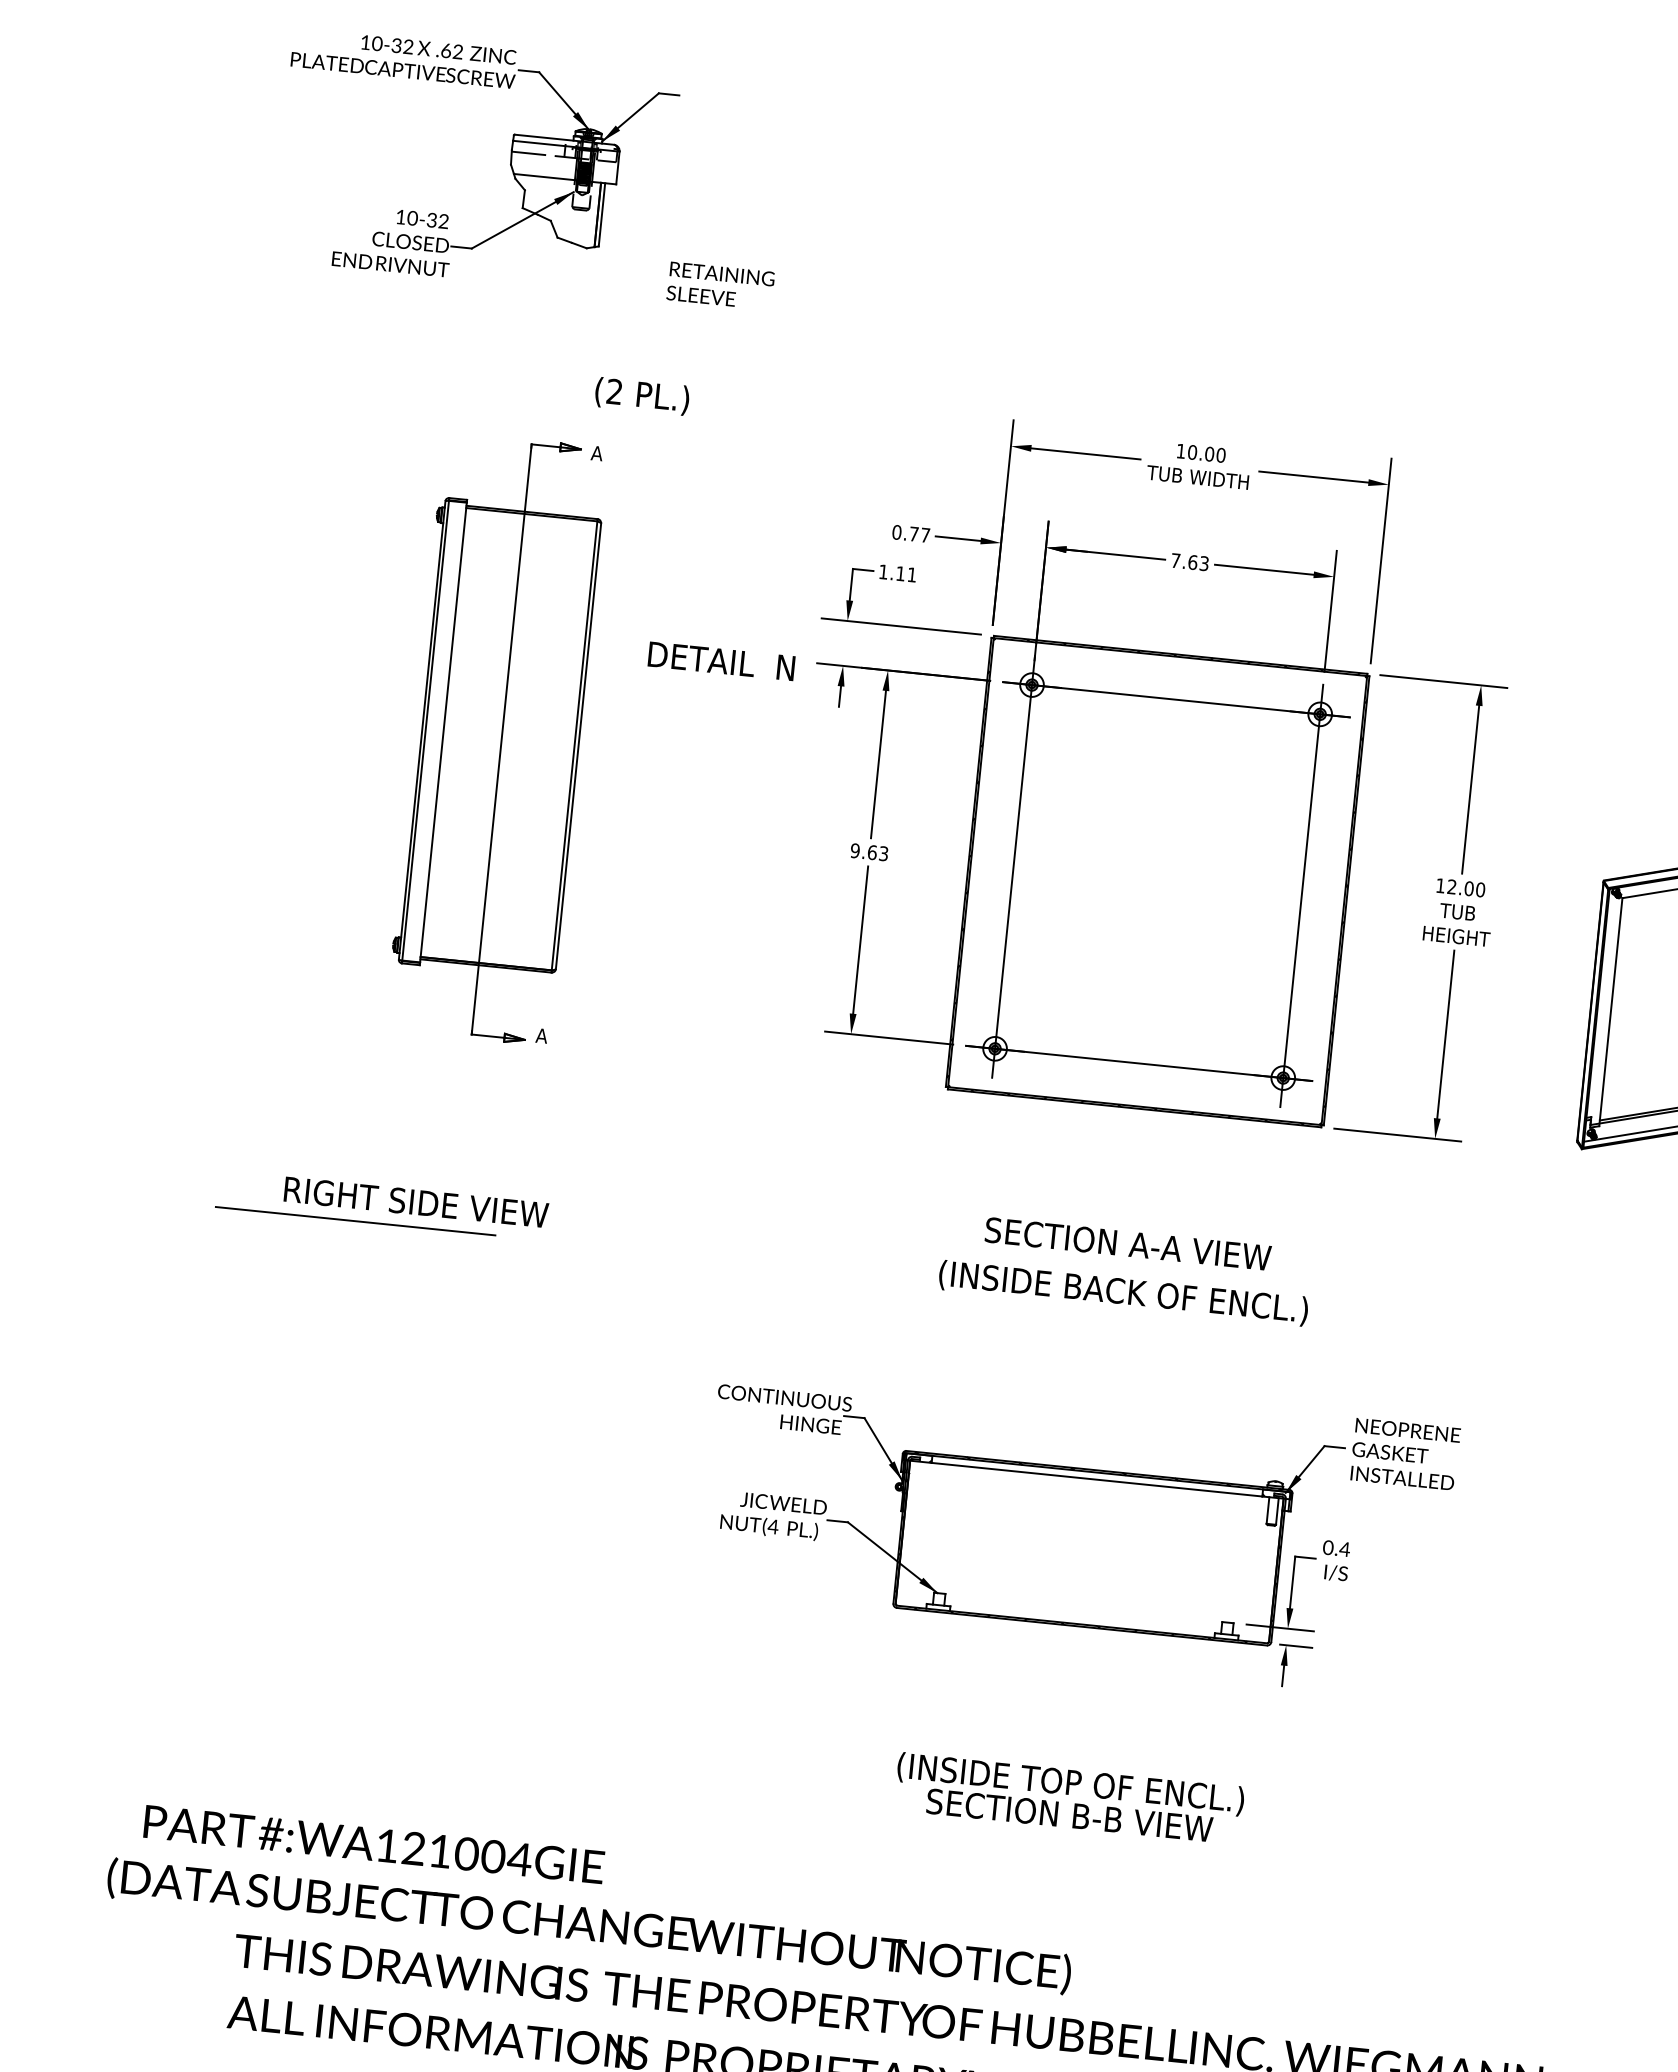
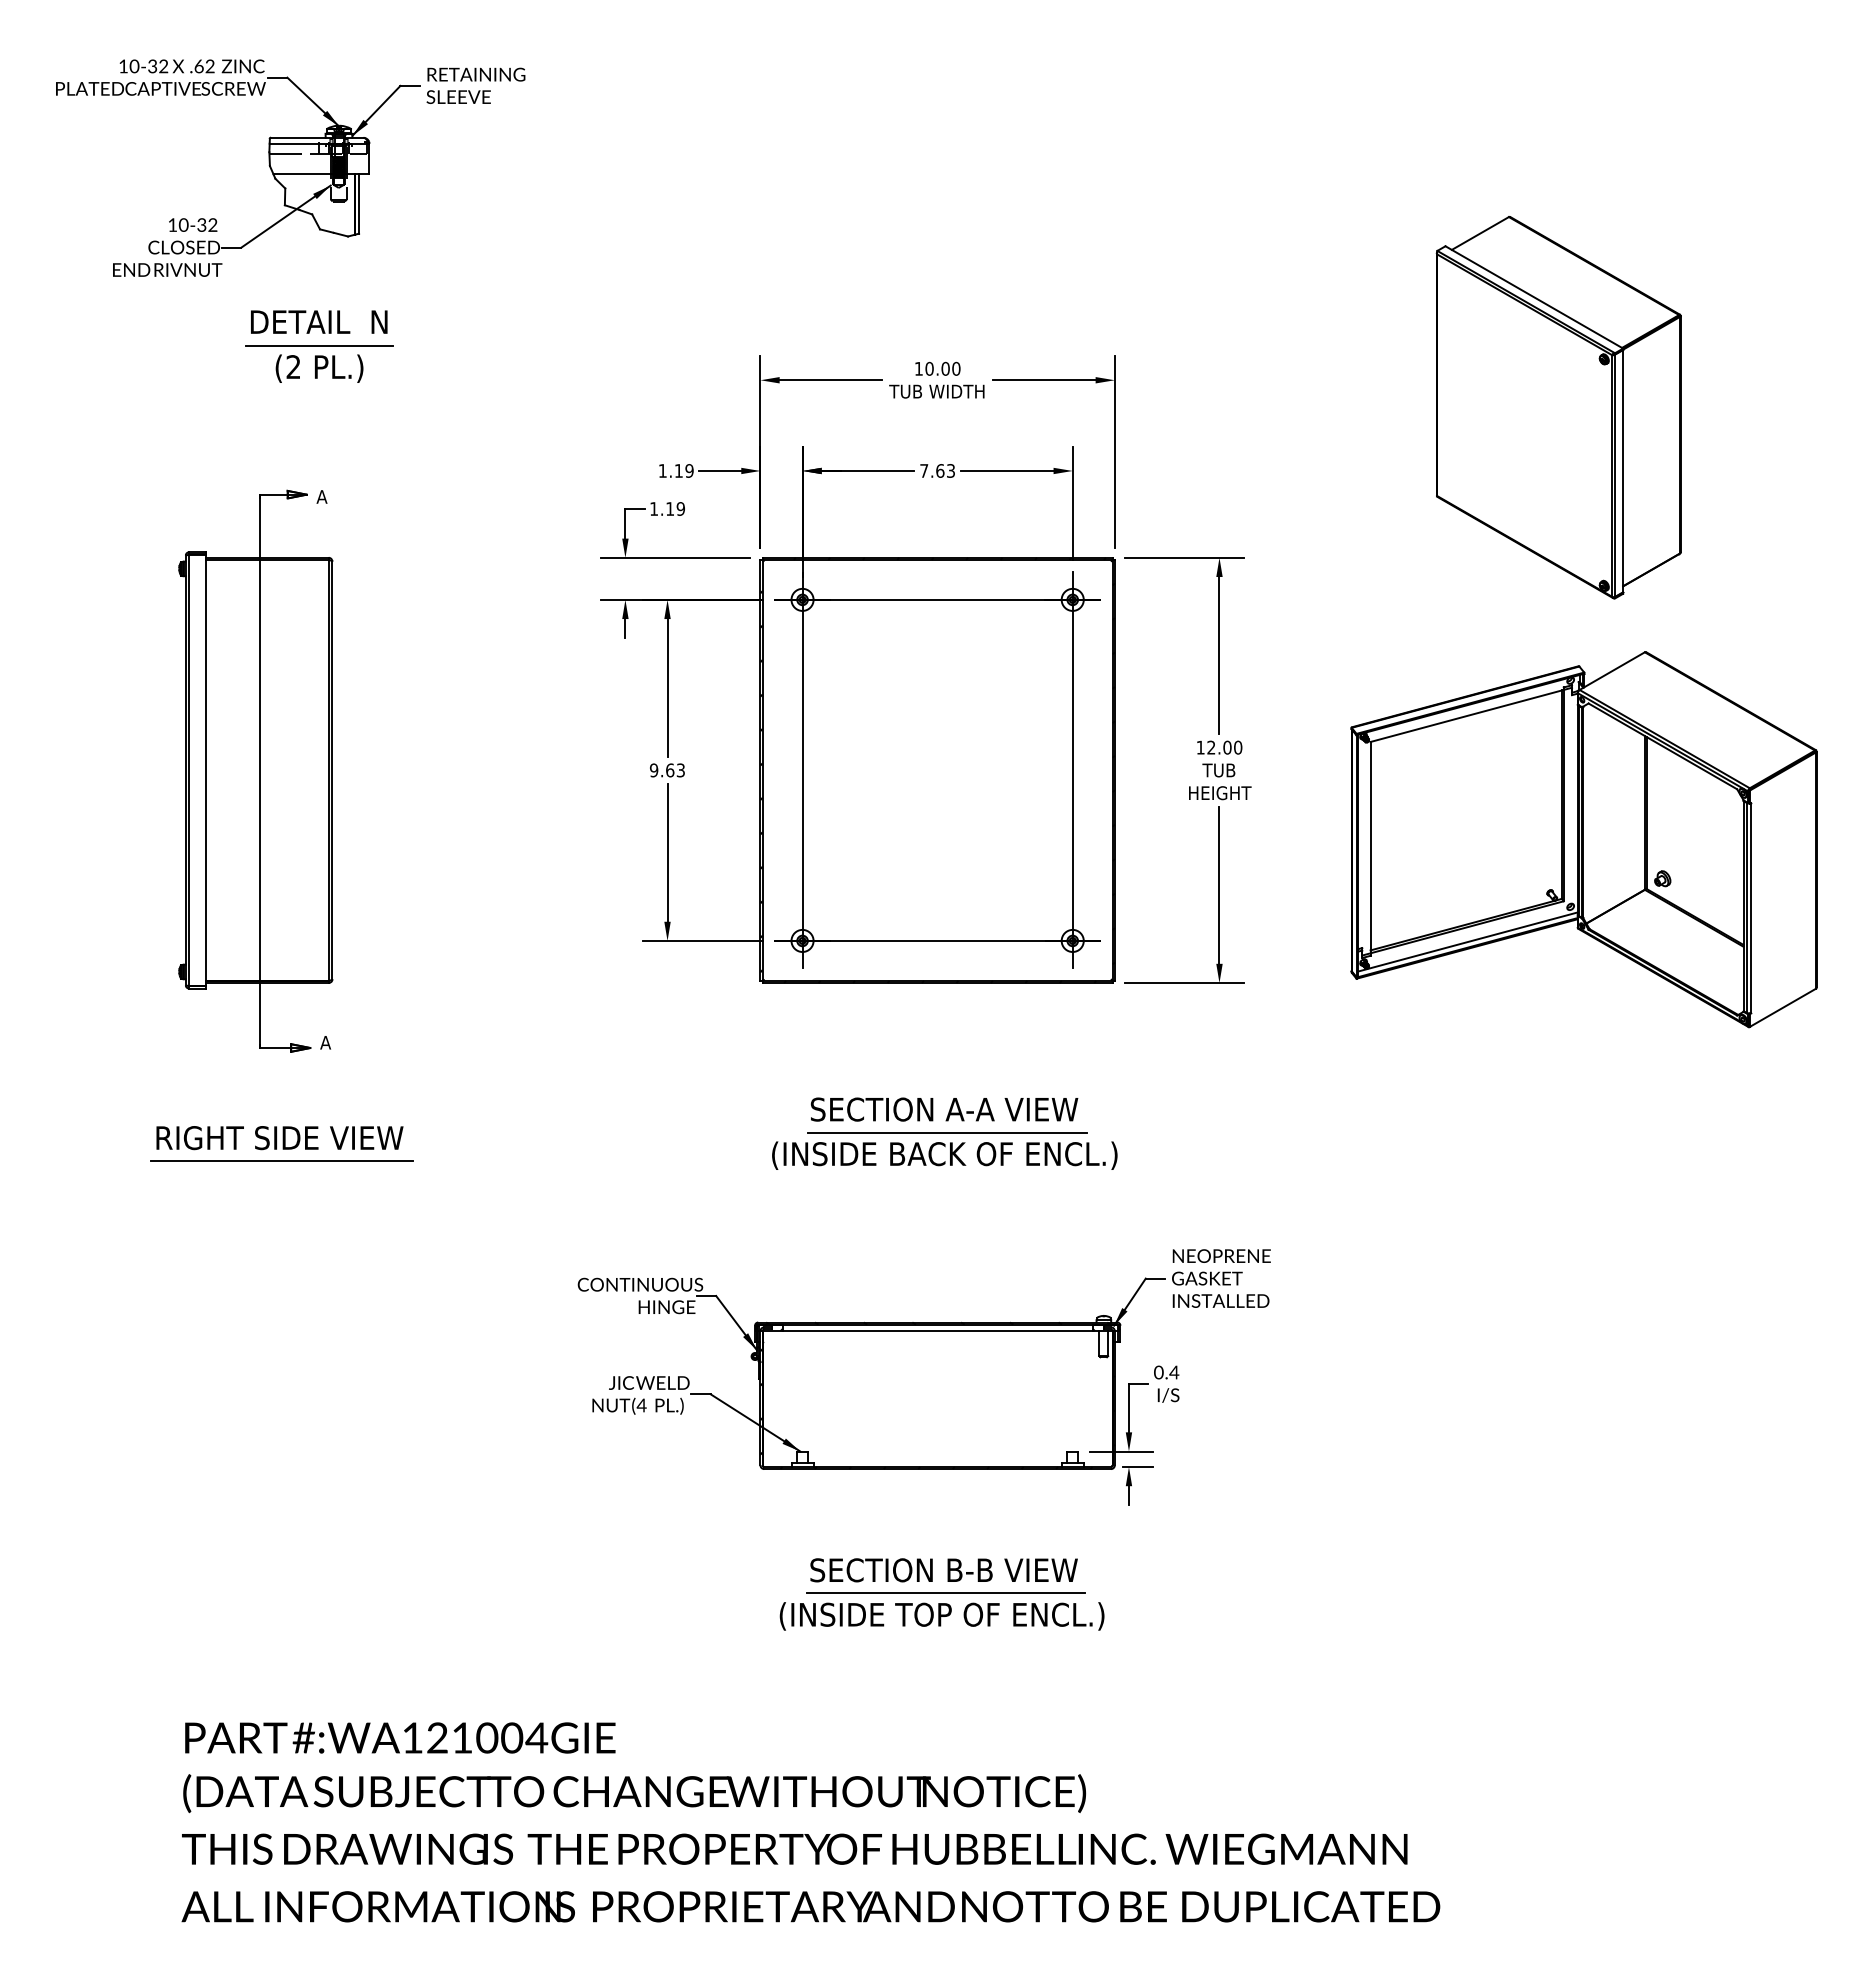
text: (720, 285) -> (475, 85), moved
line: (544, 361) -> (319, 345), added
text: (642, 396) -> (319, 368), moved
text: (910, 533) -> (675, 470), 0.77 -> 1.19
text: (911, 574) -> (680, 508), 1.11 -> 1.19
text: (721, 660) -> (319, 321), moved
part: (496, 738) -> (255, 770), moved
line: (354, 1220) -> (281, 1160), moved
line: (1127, 1268) -> (946, 1132), added
line: (1077, 1760) -> (946, 1593), added
text: (1069, 1815) -> (943, 1570), moved
text: (374, 1844) -> (400, 1737), moved
text: (589, 1926) -> (634, 1793), moved

